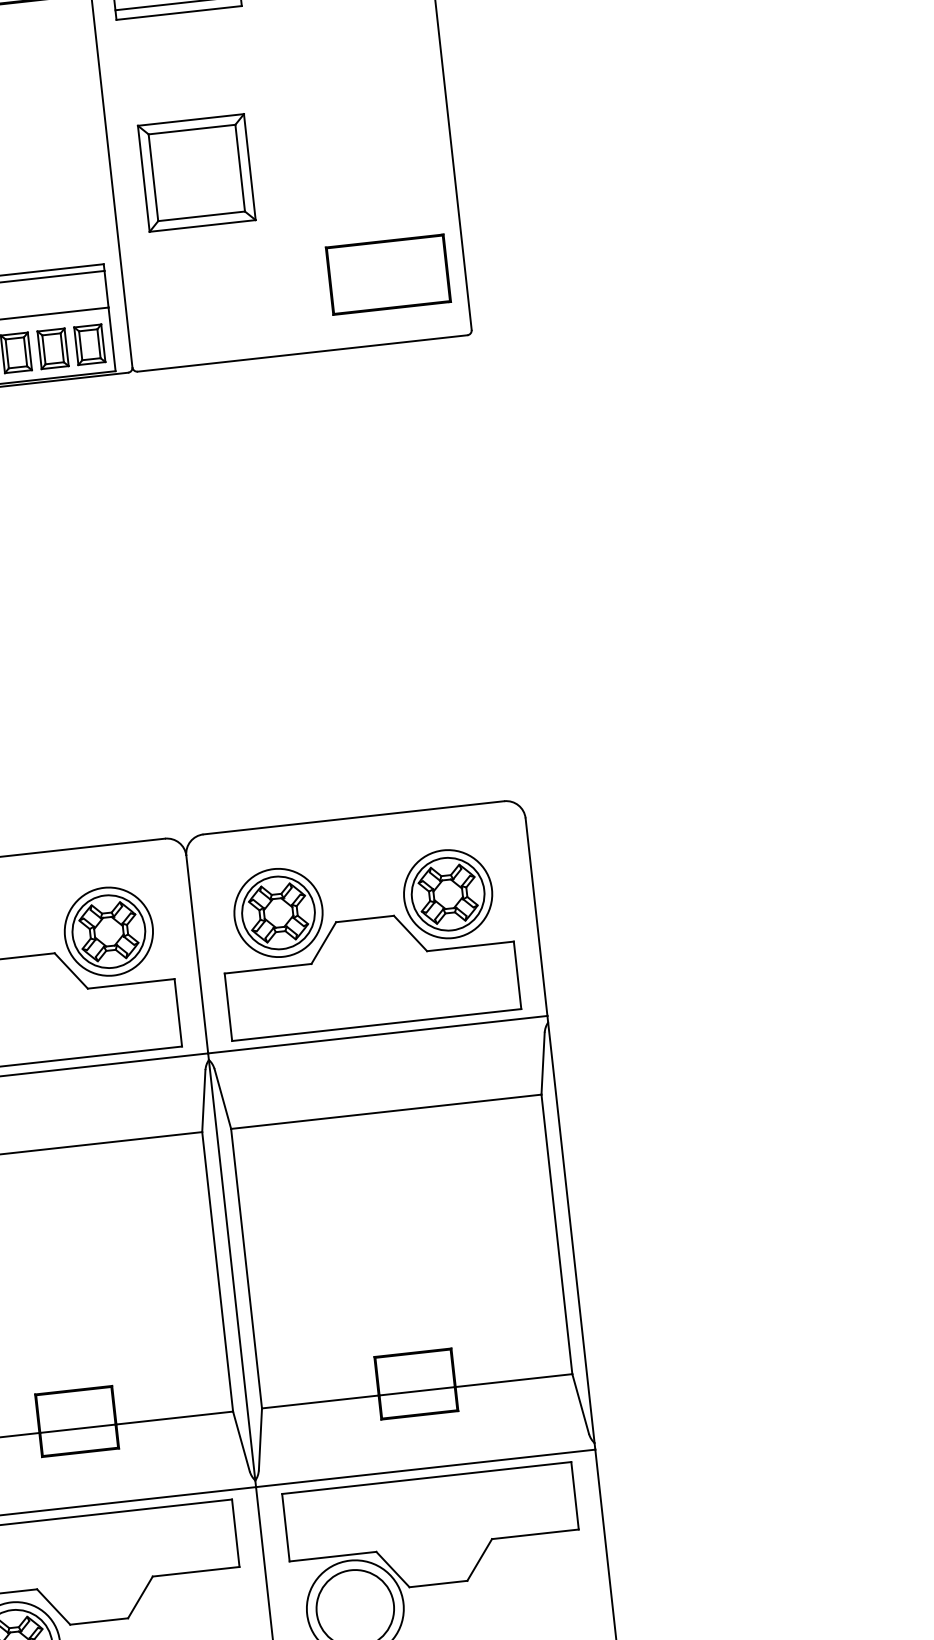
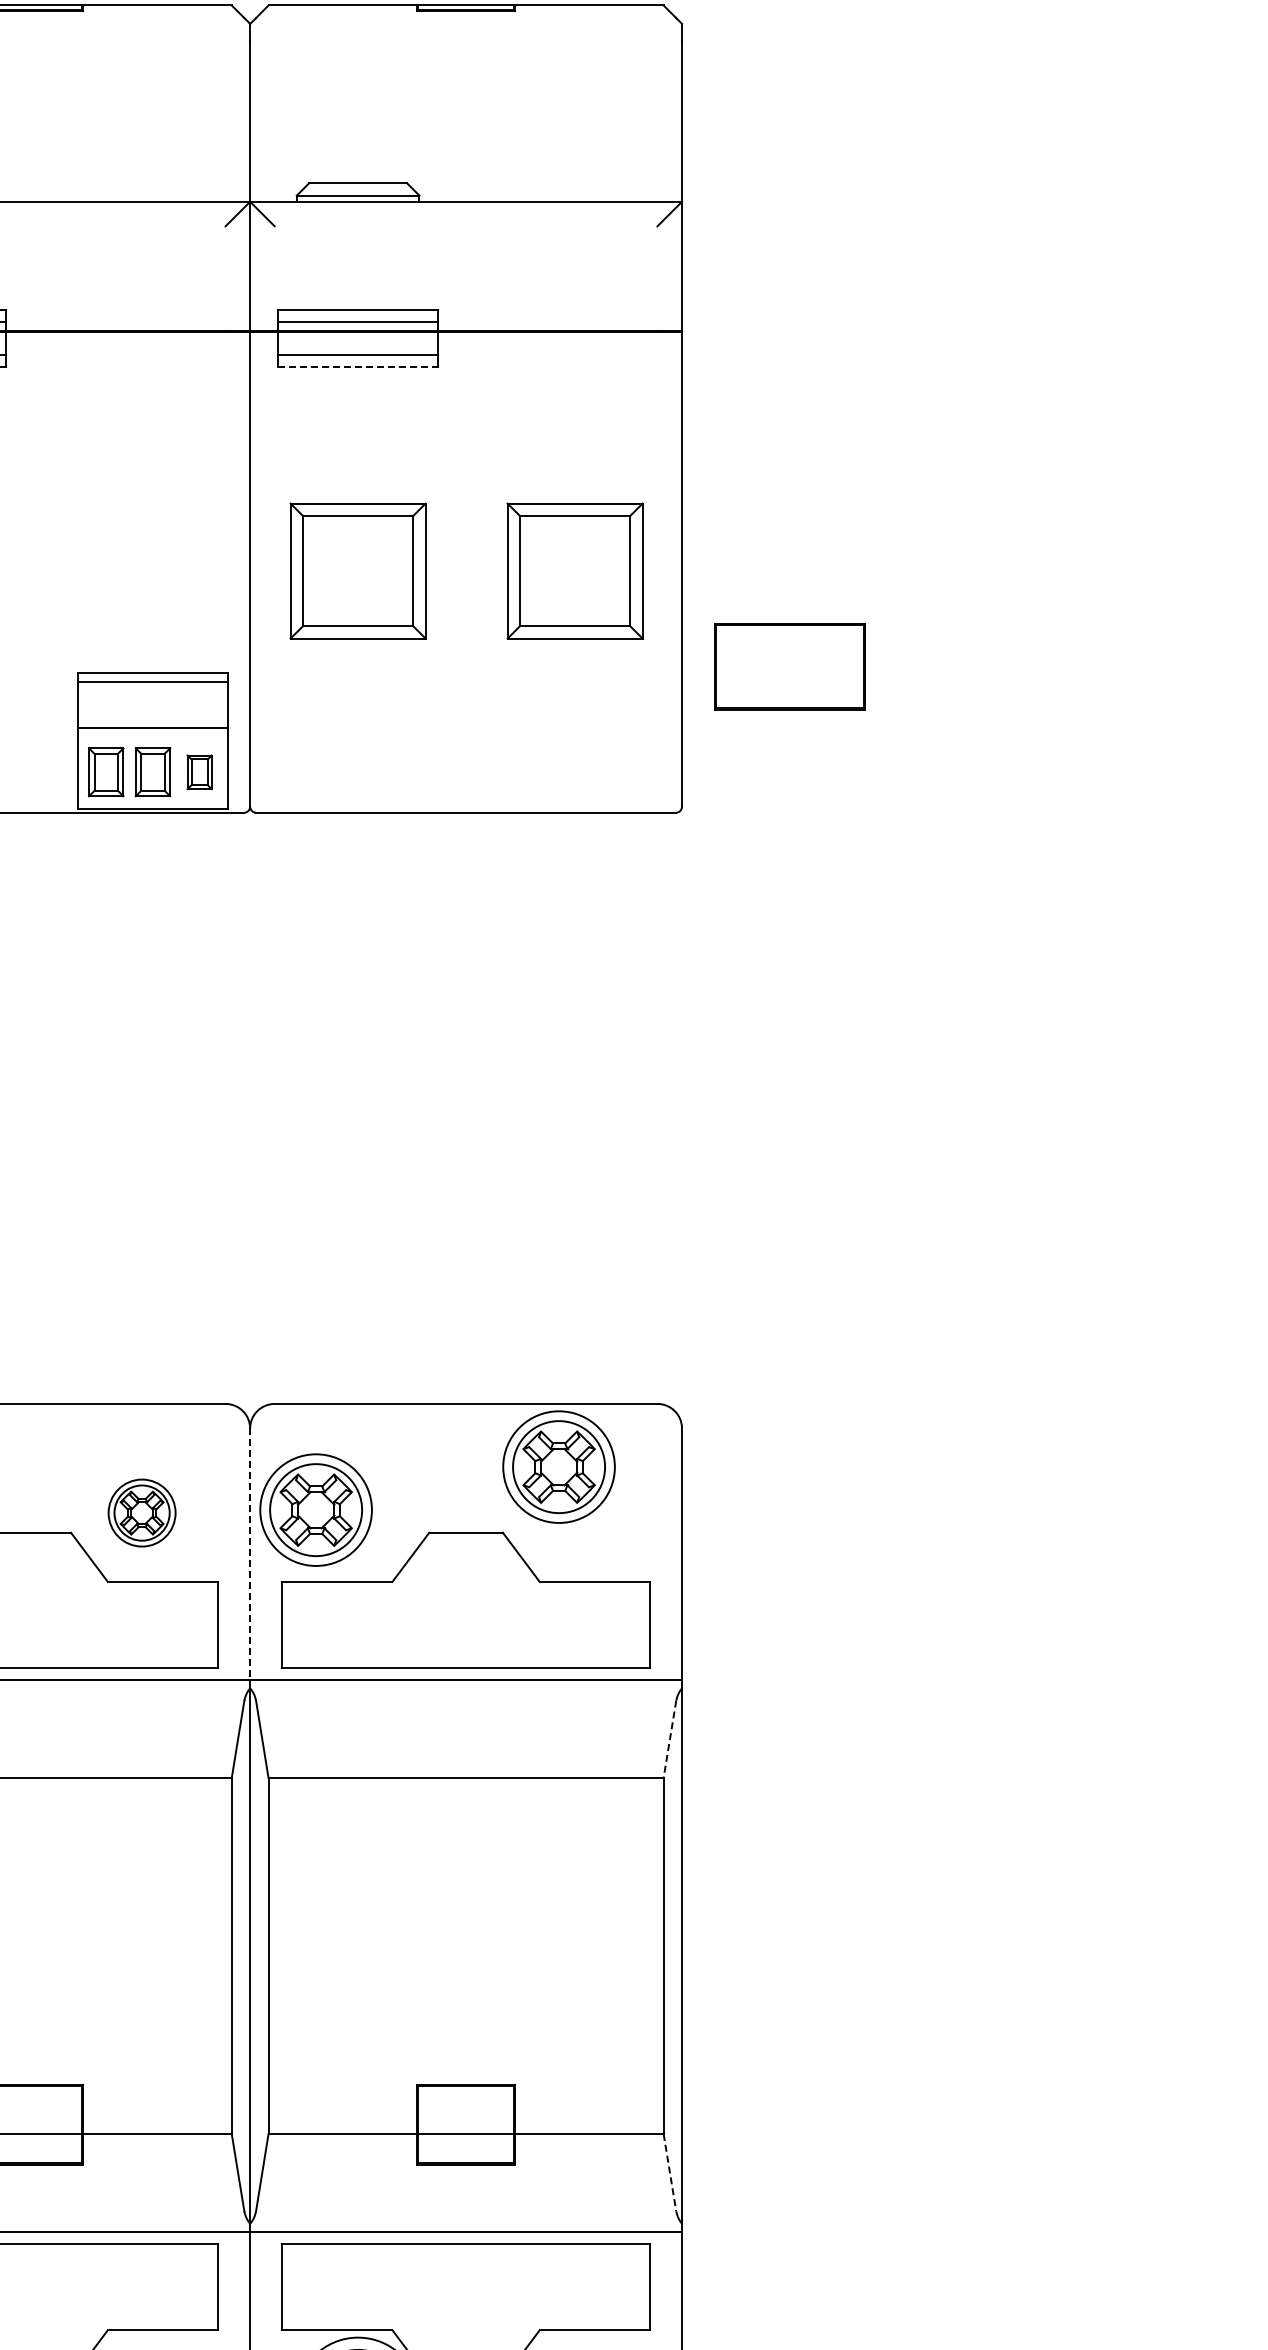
line: (179, 13) -> (358, 367), solid -> dashed
part: (366, 153) -> (574, 570), added
part: (388, 274) -> (789, 666), moved
part: (89, 344) -> (199, 772), size x0.7
part: (447, 893) -> (558, 1466), moved
part: (277, 912) -> (315, 1509), moved
part: (108, 931) -> (141, 1512), size x0.6
line: (197, 954) -> (250, 1554), solid -> dashed
line: (542, 1063) -> (669, 1739), solid -> dashed
line: (581, 1404) -> (670, 2173), solid -> dashed

